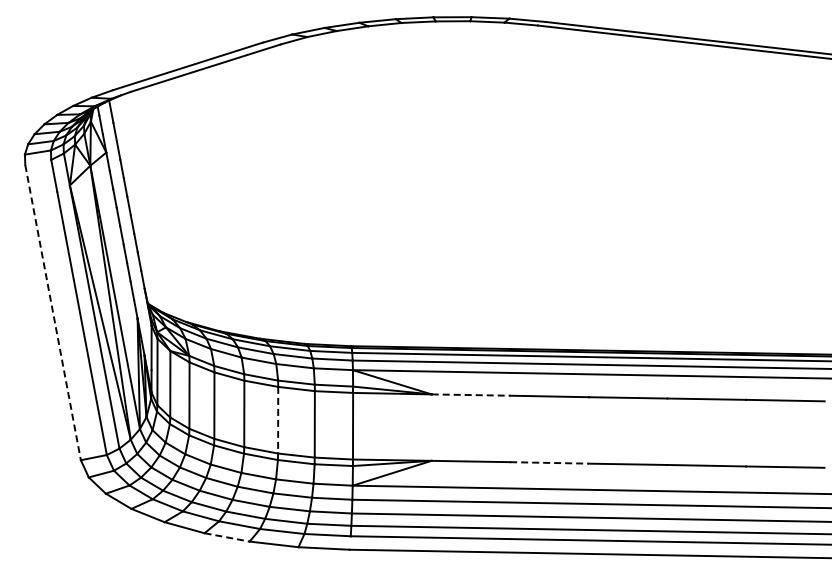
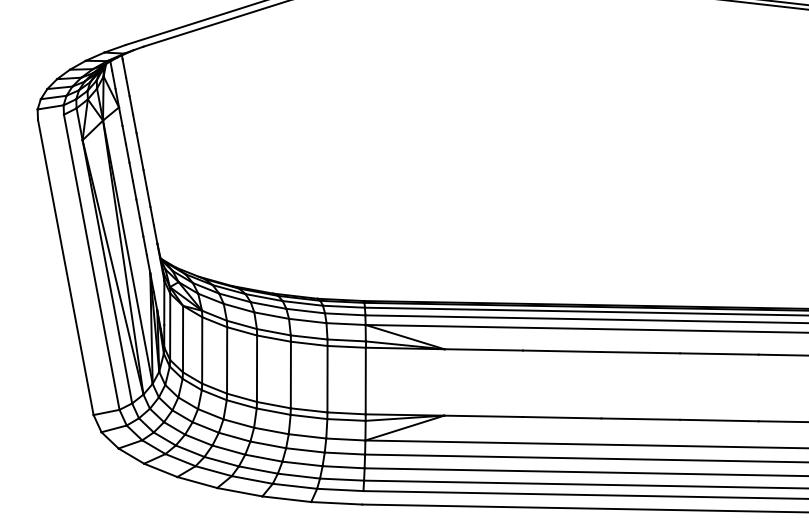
line: (53, 313) -> (66, 268), dashed -> solid
line: (471, 395) -> (484, 350), dashed -> solid
line: (278, 420) -> (291, 375), dashed -> solid
line: (549, 462) -> (562, 417), dashed -> solid
line: (227, 537) -> (240, 492), dashed -> solid

